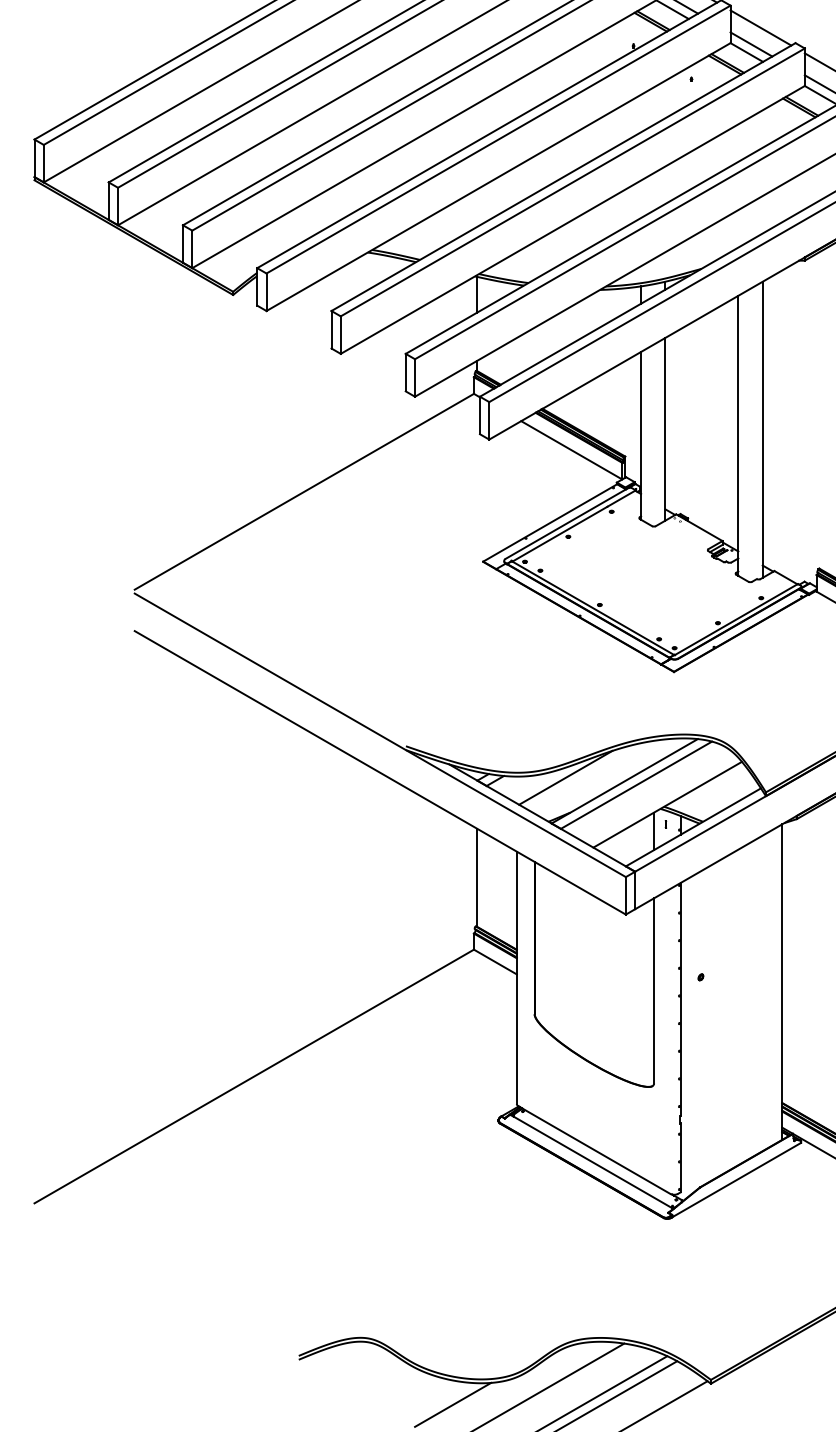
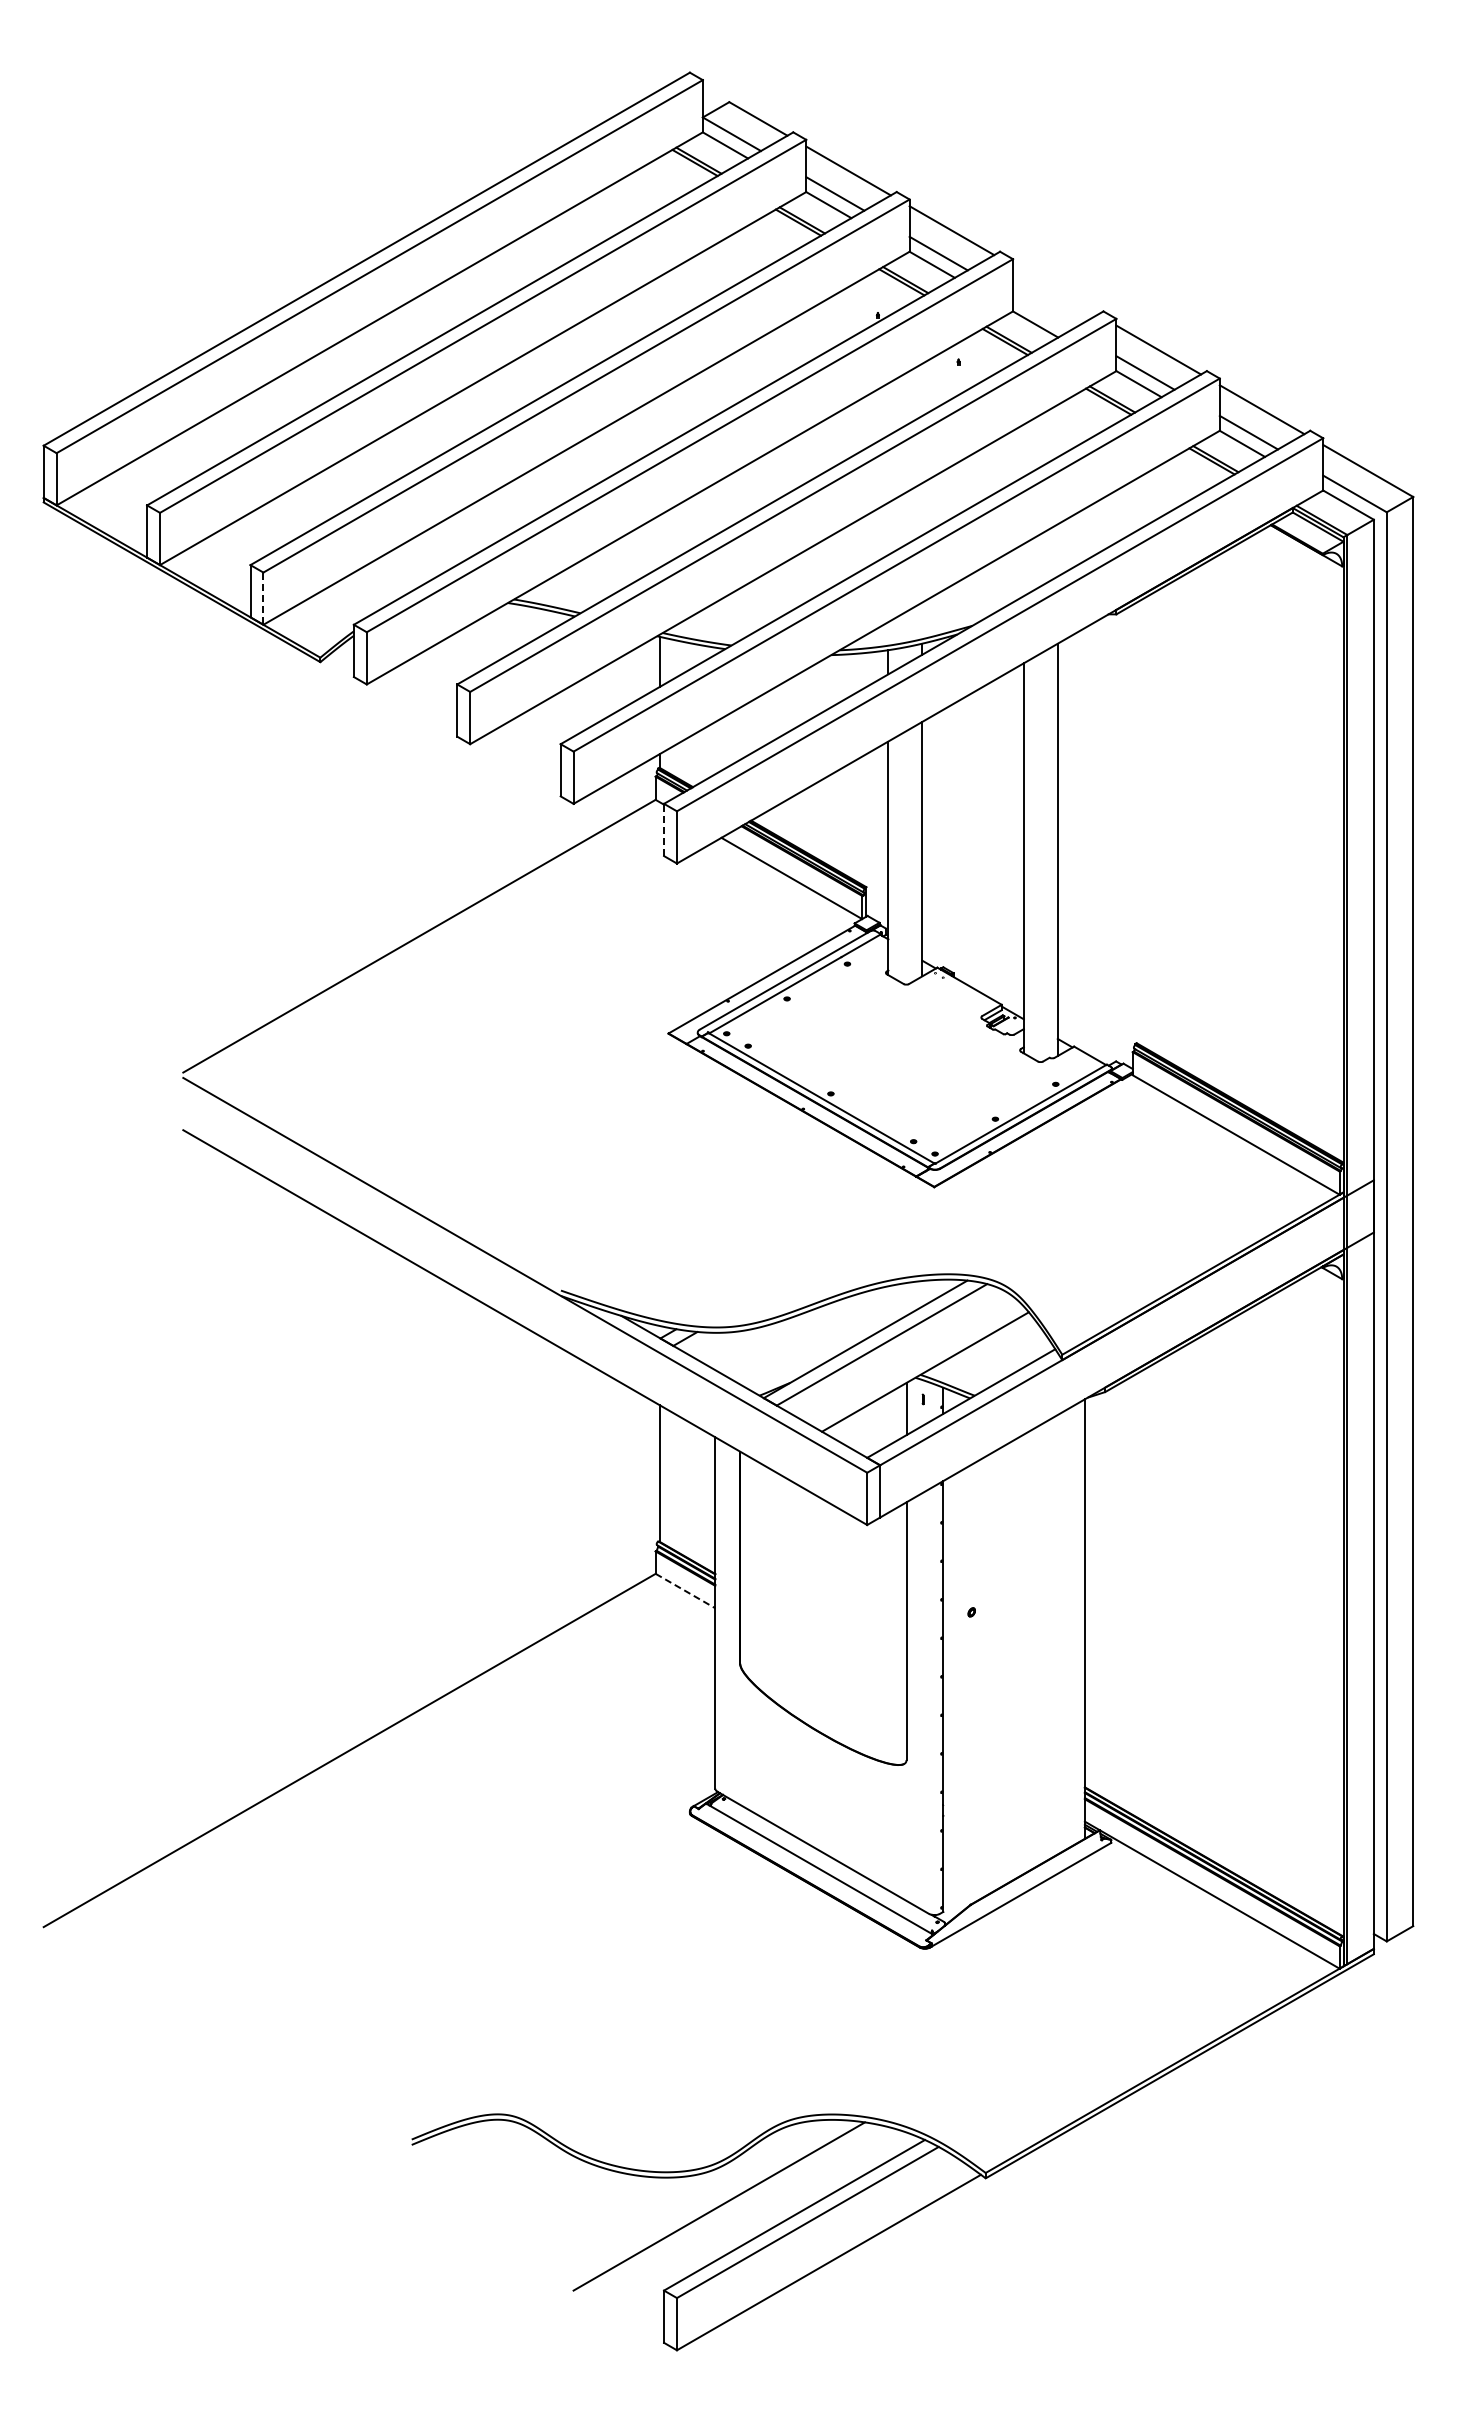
line: (761, 27) -> (1055, 289), removed
line: (751, 44) -> (1042, 313), removed
line: (192, 249) -> (263, 599), solid -> dashed
line: (480, 415) -> (664, 829), solid -> dashed
line: (565, 777) -> (783, 1334), removed
line: (495, 962) -> (685, 1591), solid -> dashed
line: (453, 1404) -> (626, 2207), removed

